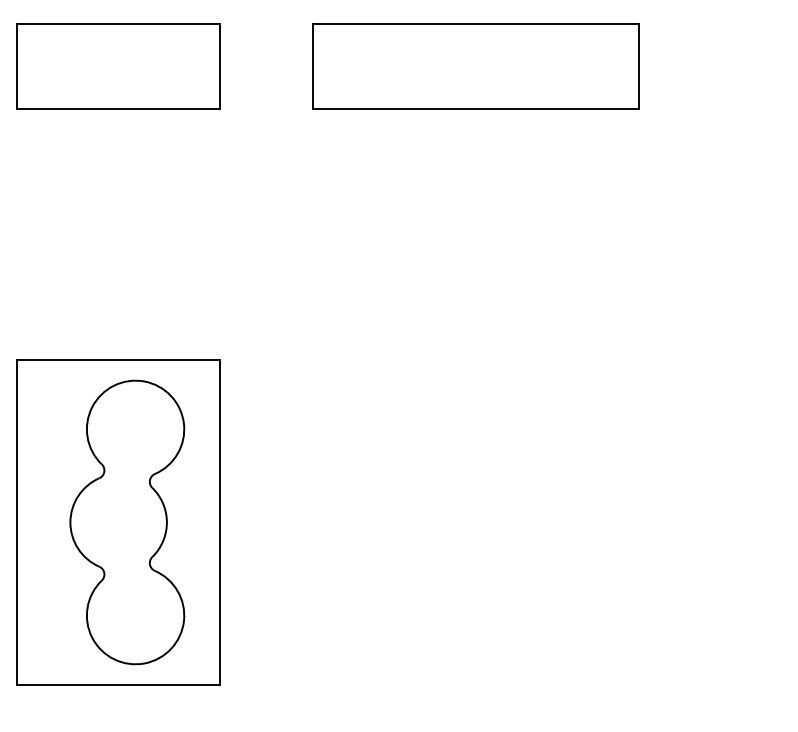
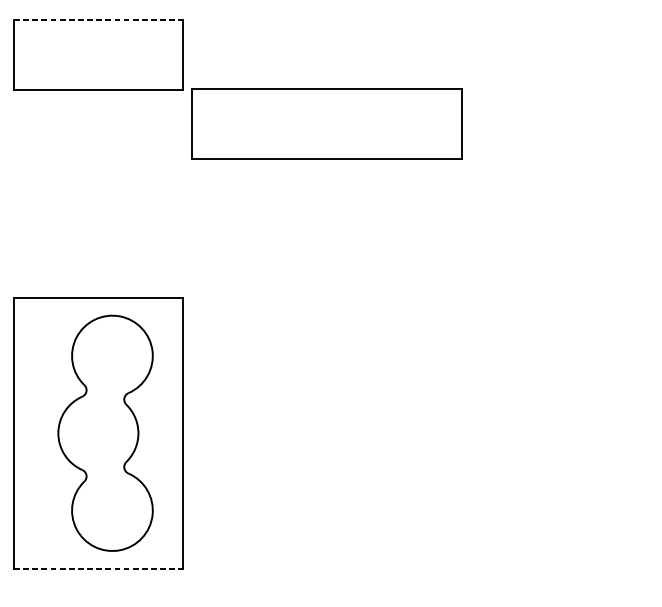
line: (118, 24) -> (98, 20), solid -> dashed
part: (475, 66) -> (326, 123), moved
line: (118, 685) -> (98, 568), solid -> dashed

